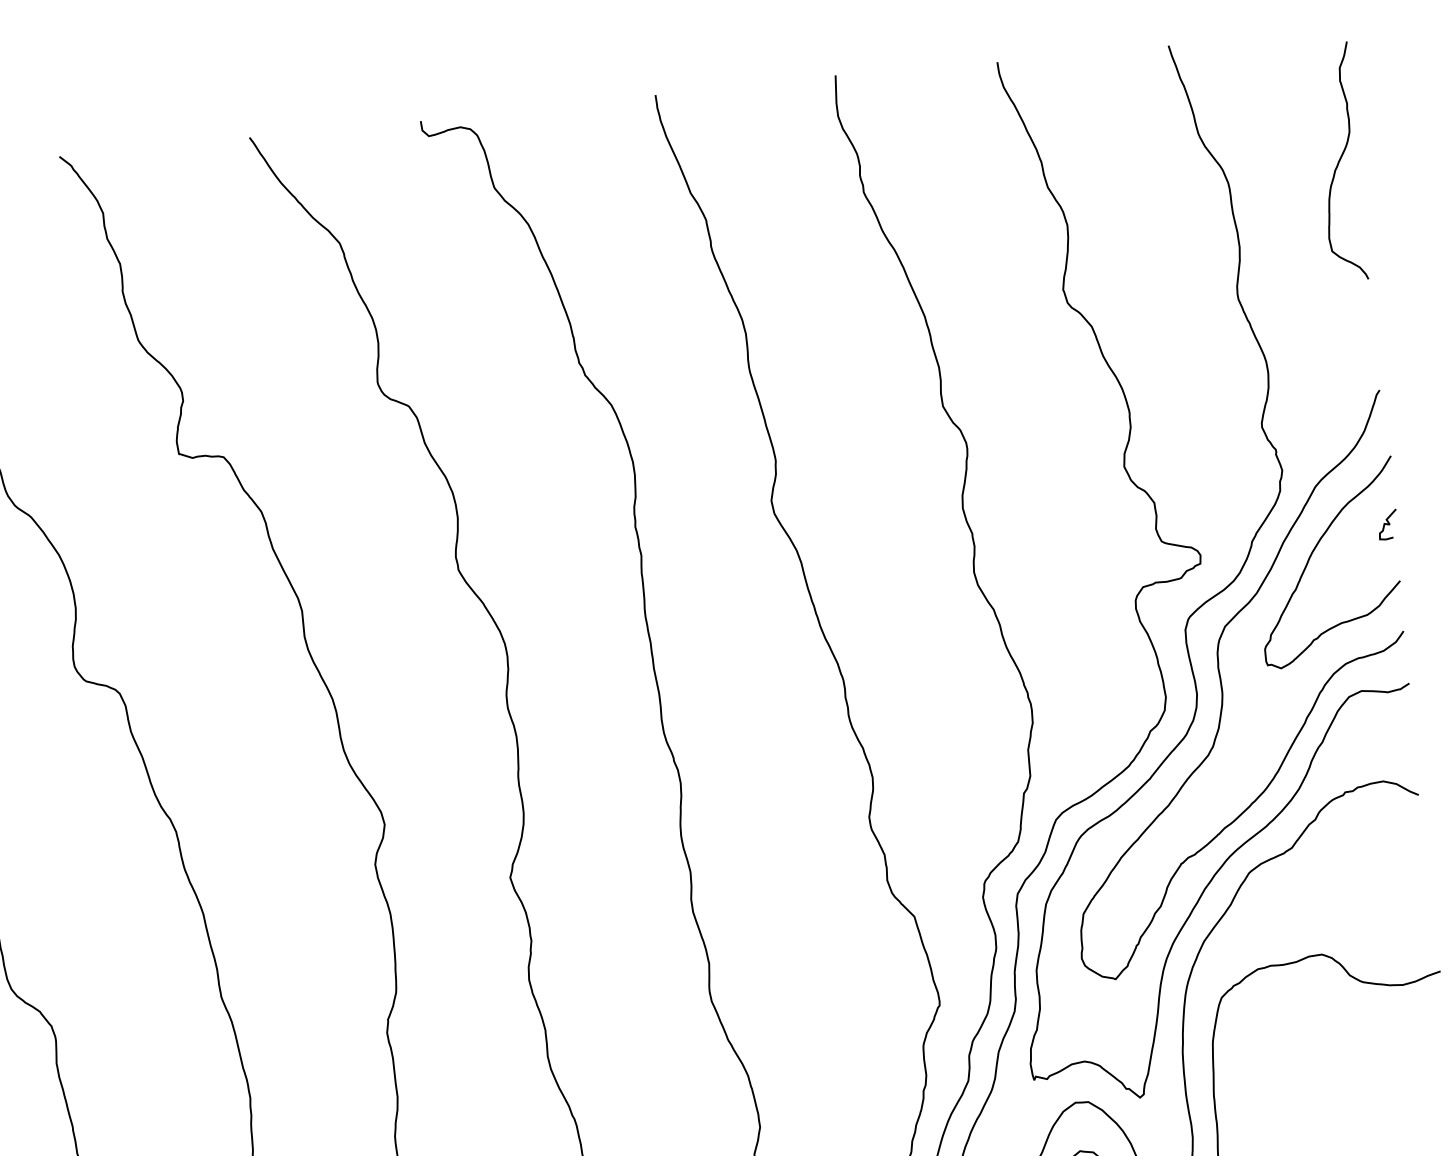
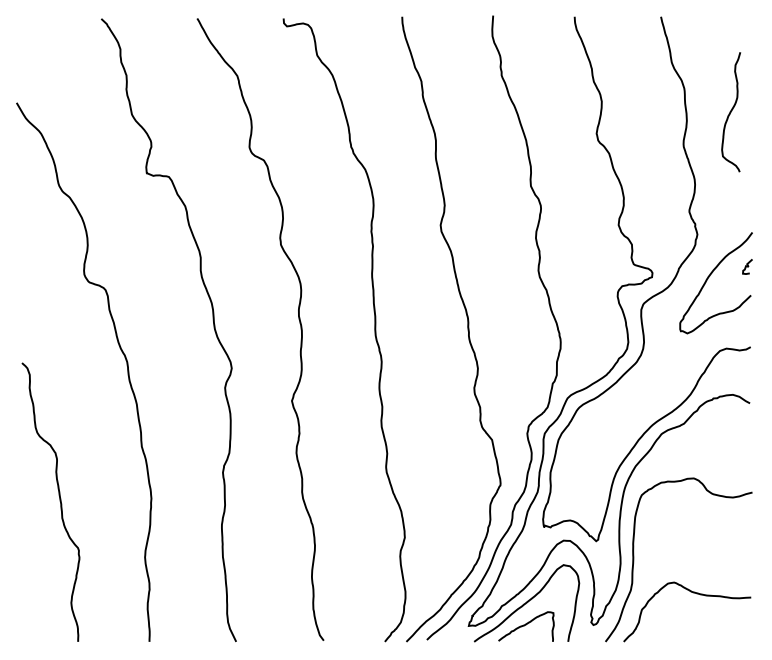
curve: (1340, 162) -> (731, 112), moved
curve: (1223, 686) -> (657, 339), removed

